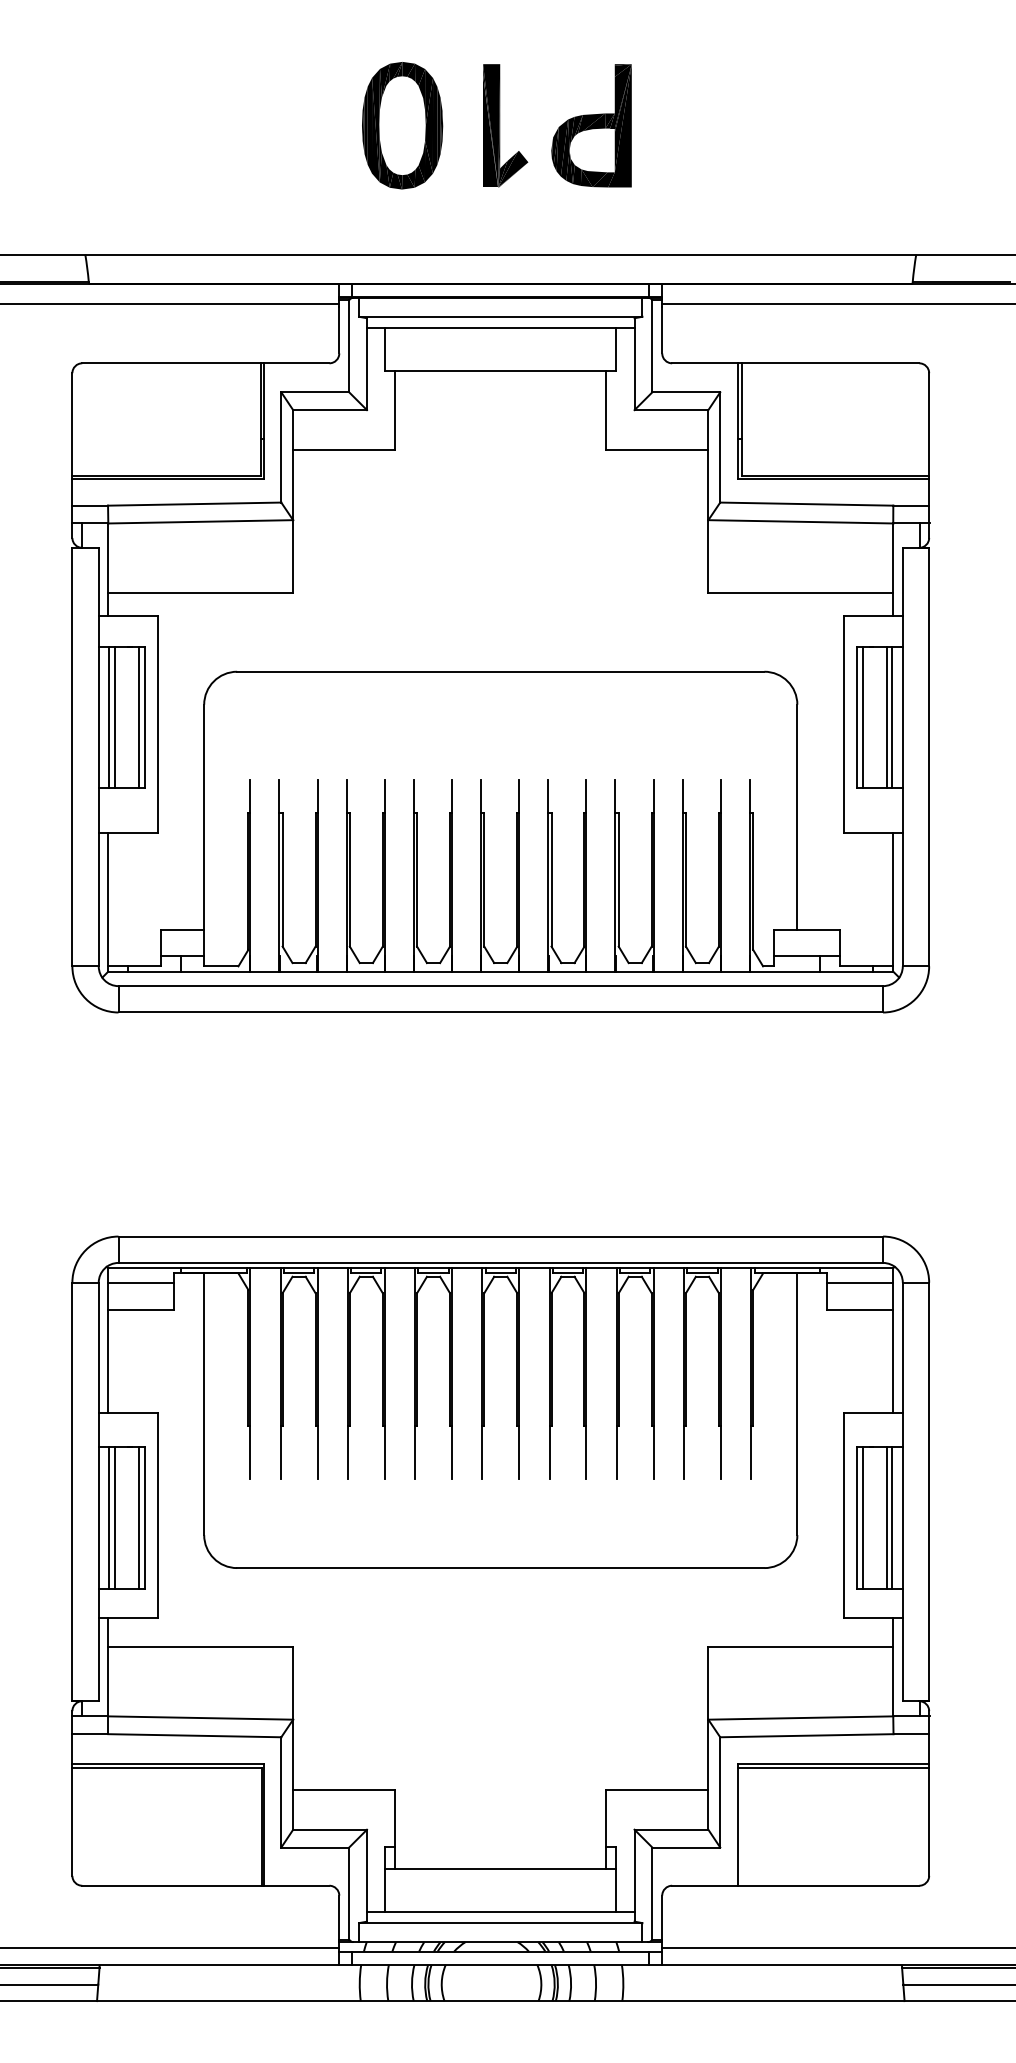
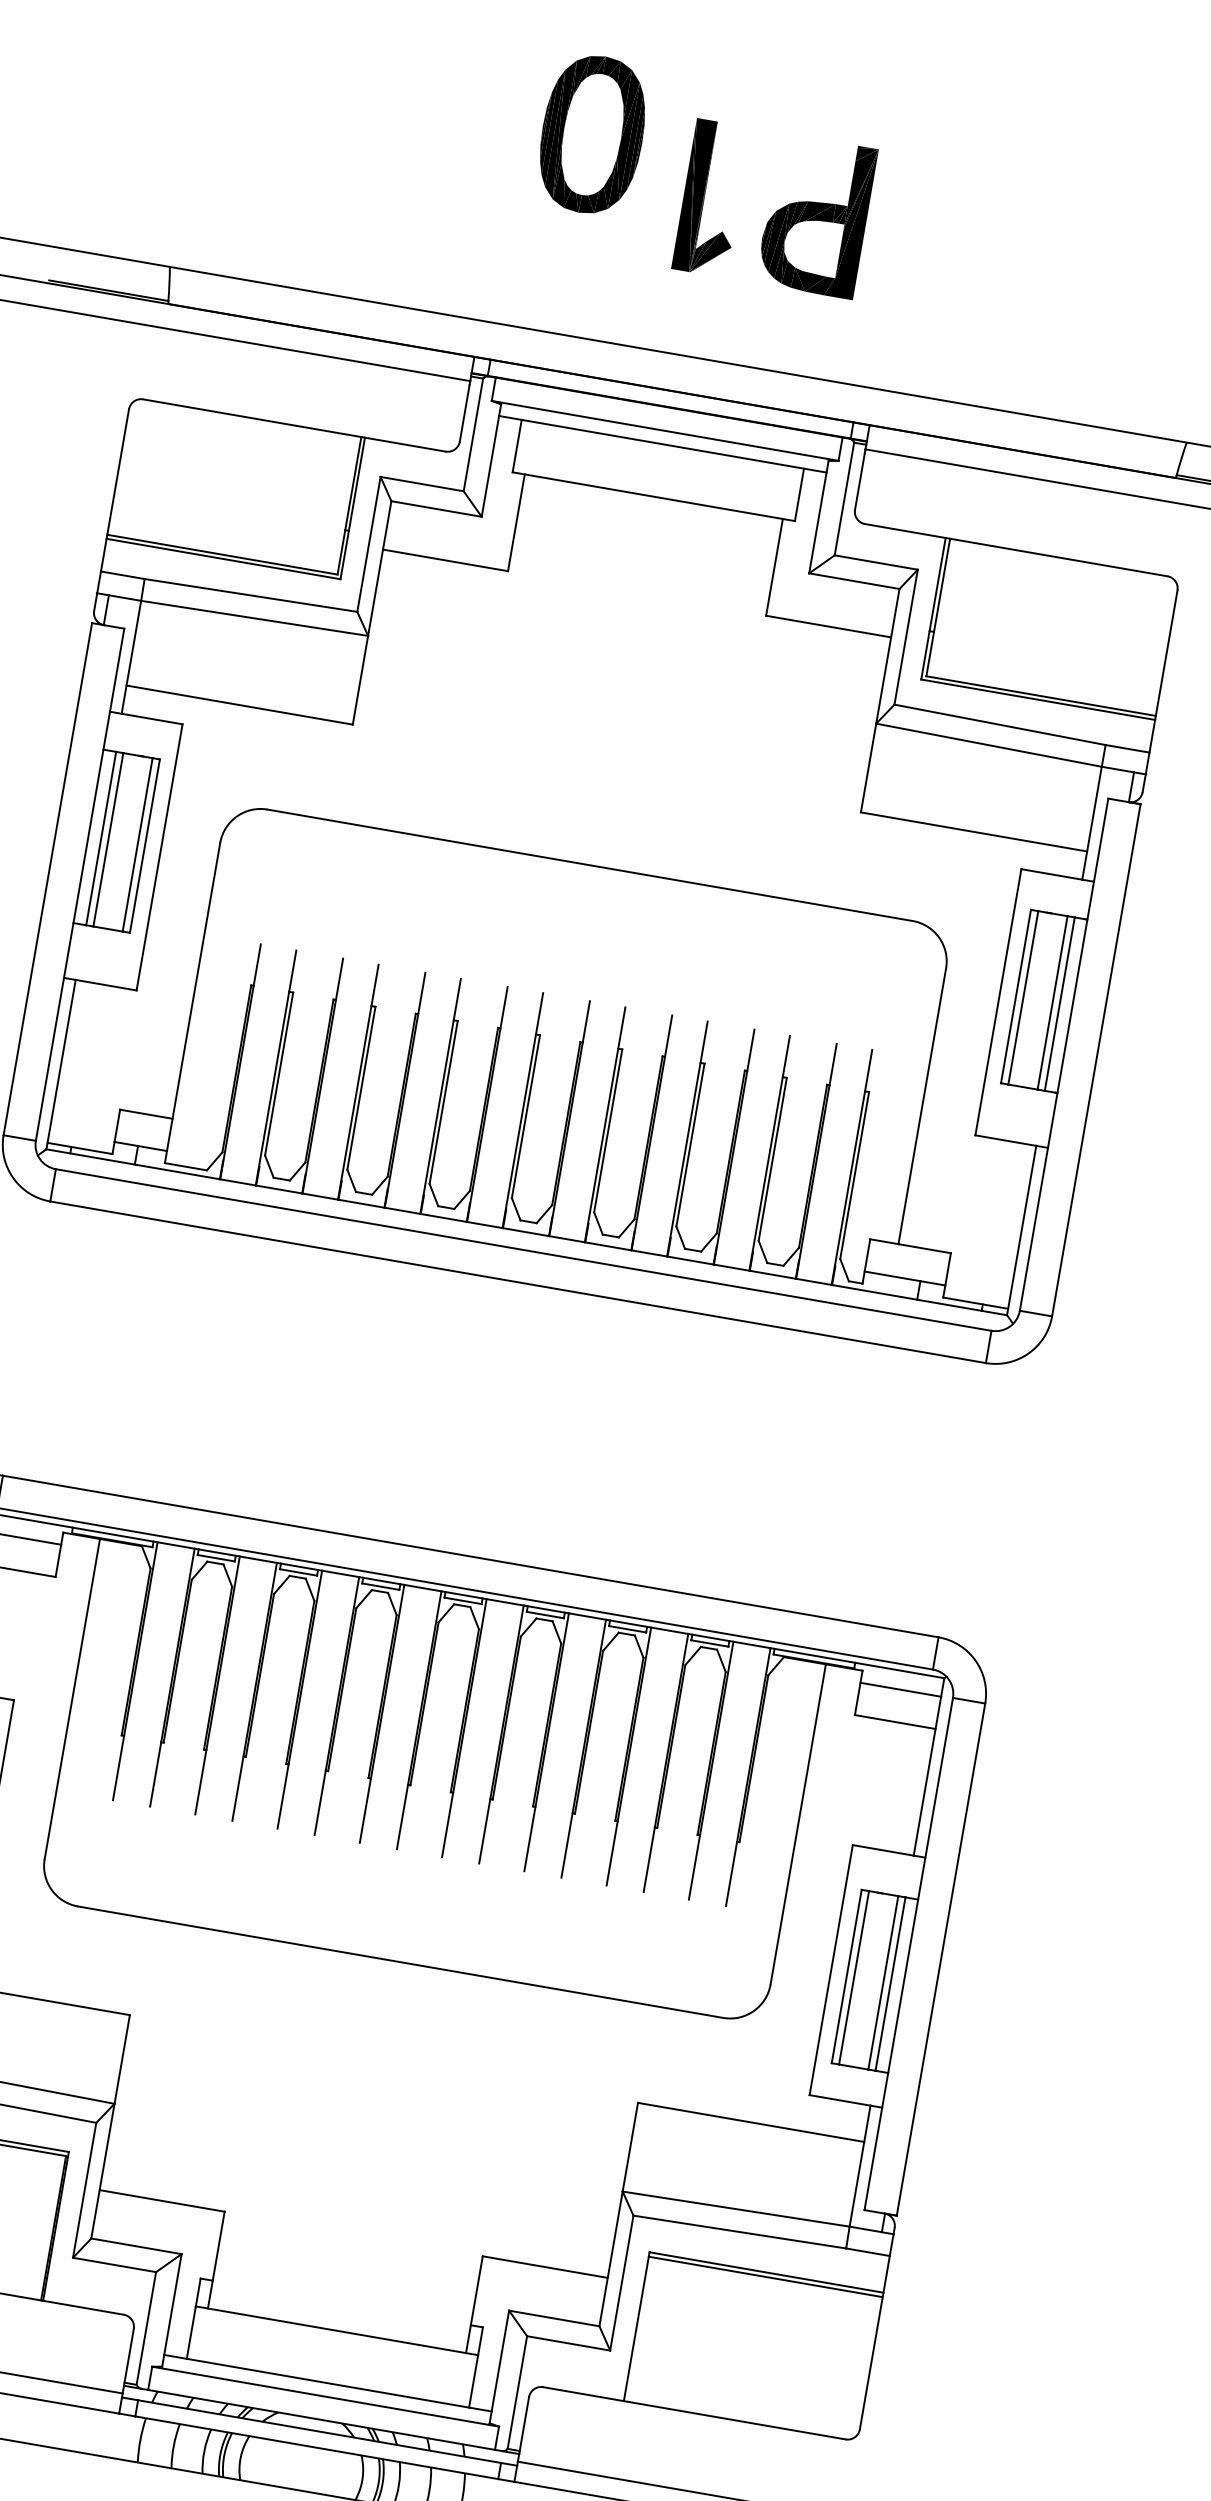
part: (402, 125) -> (592, 134), moved

